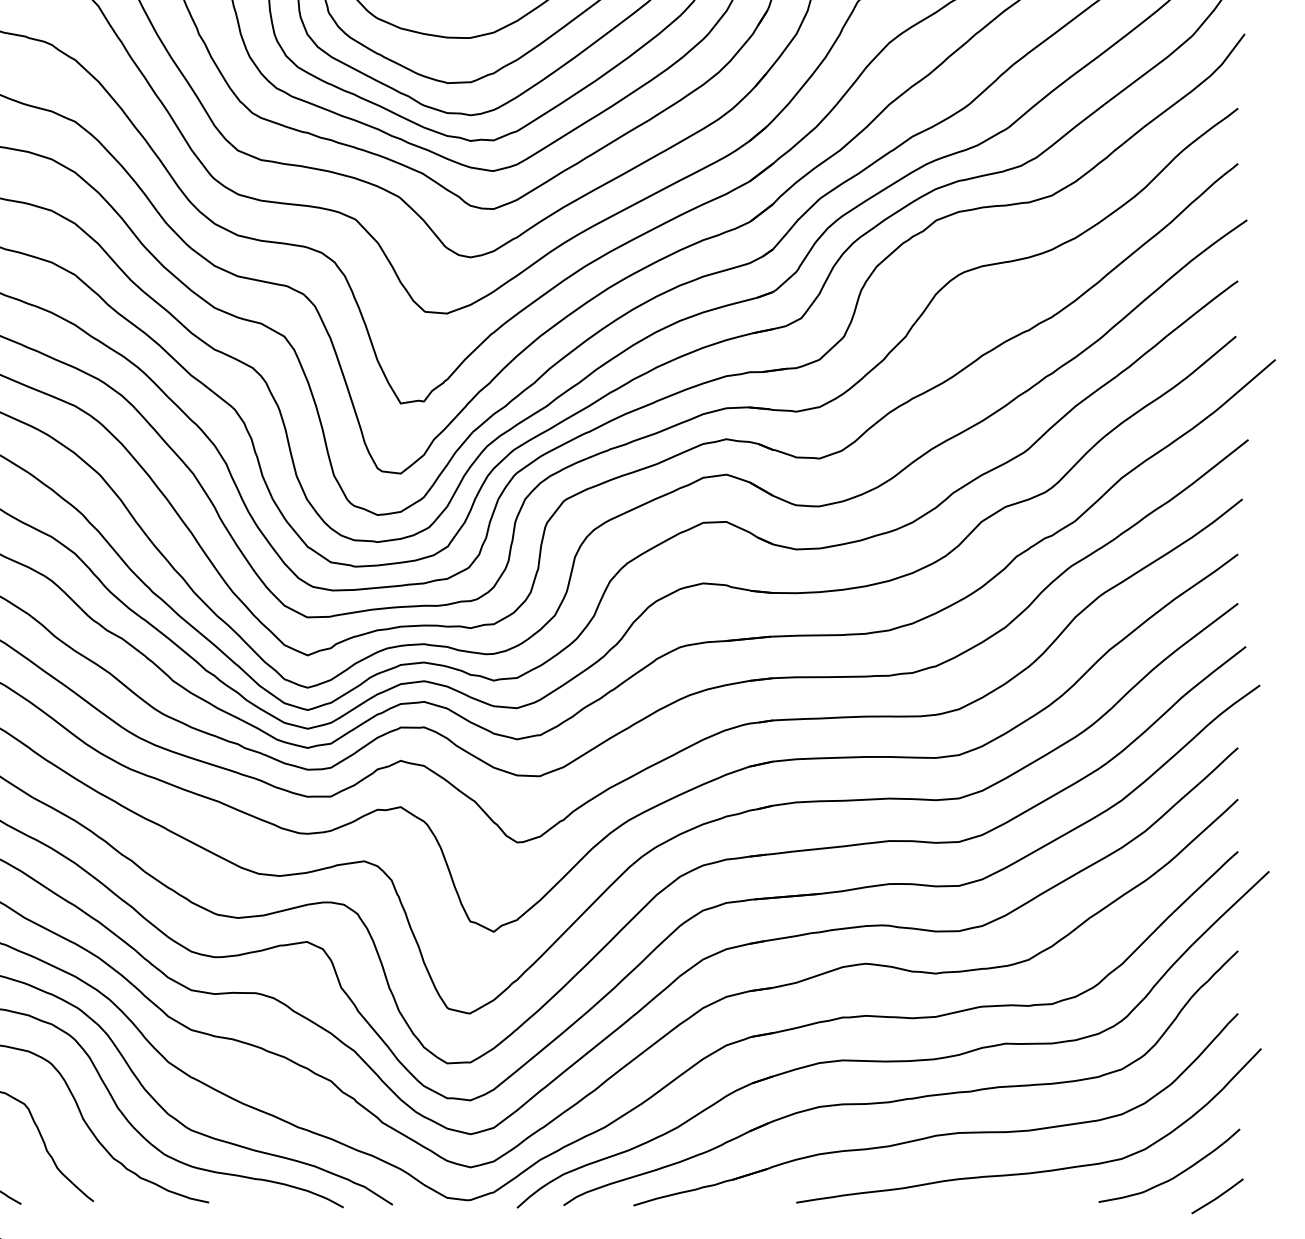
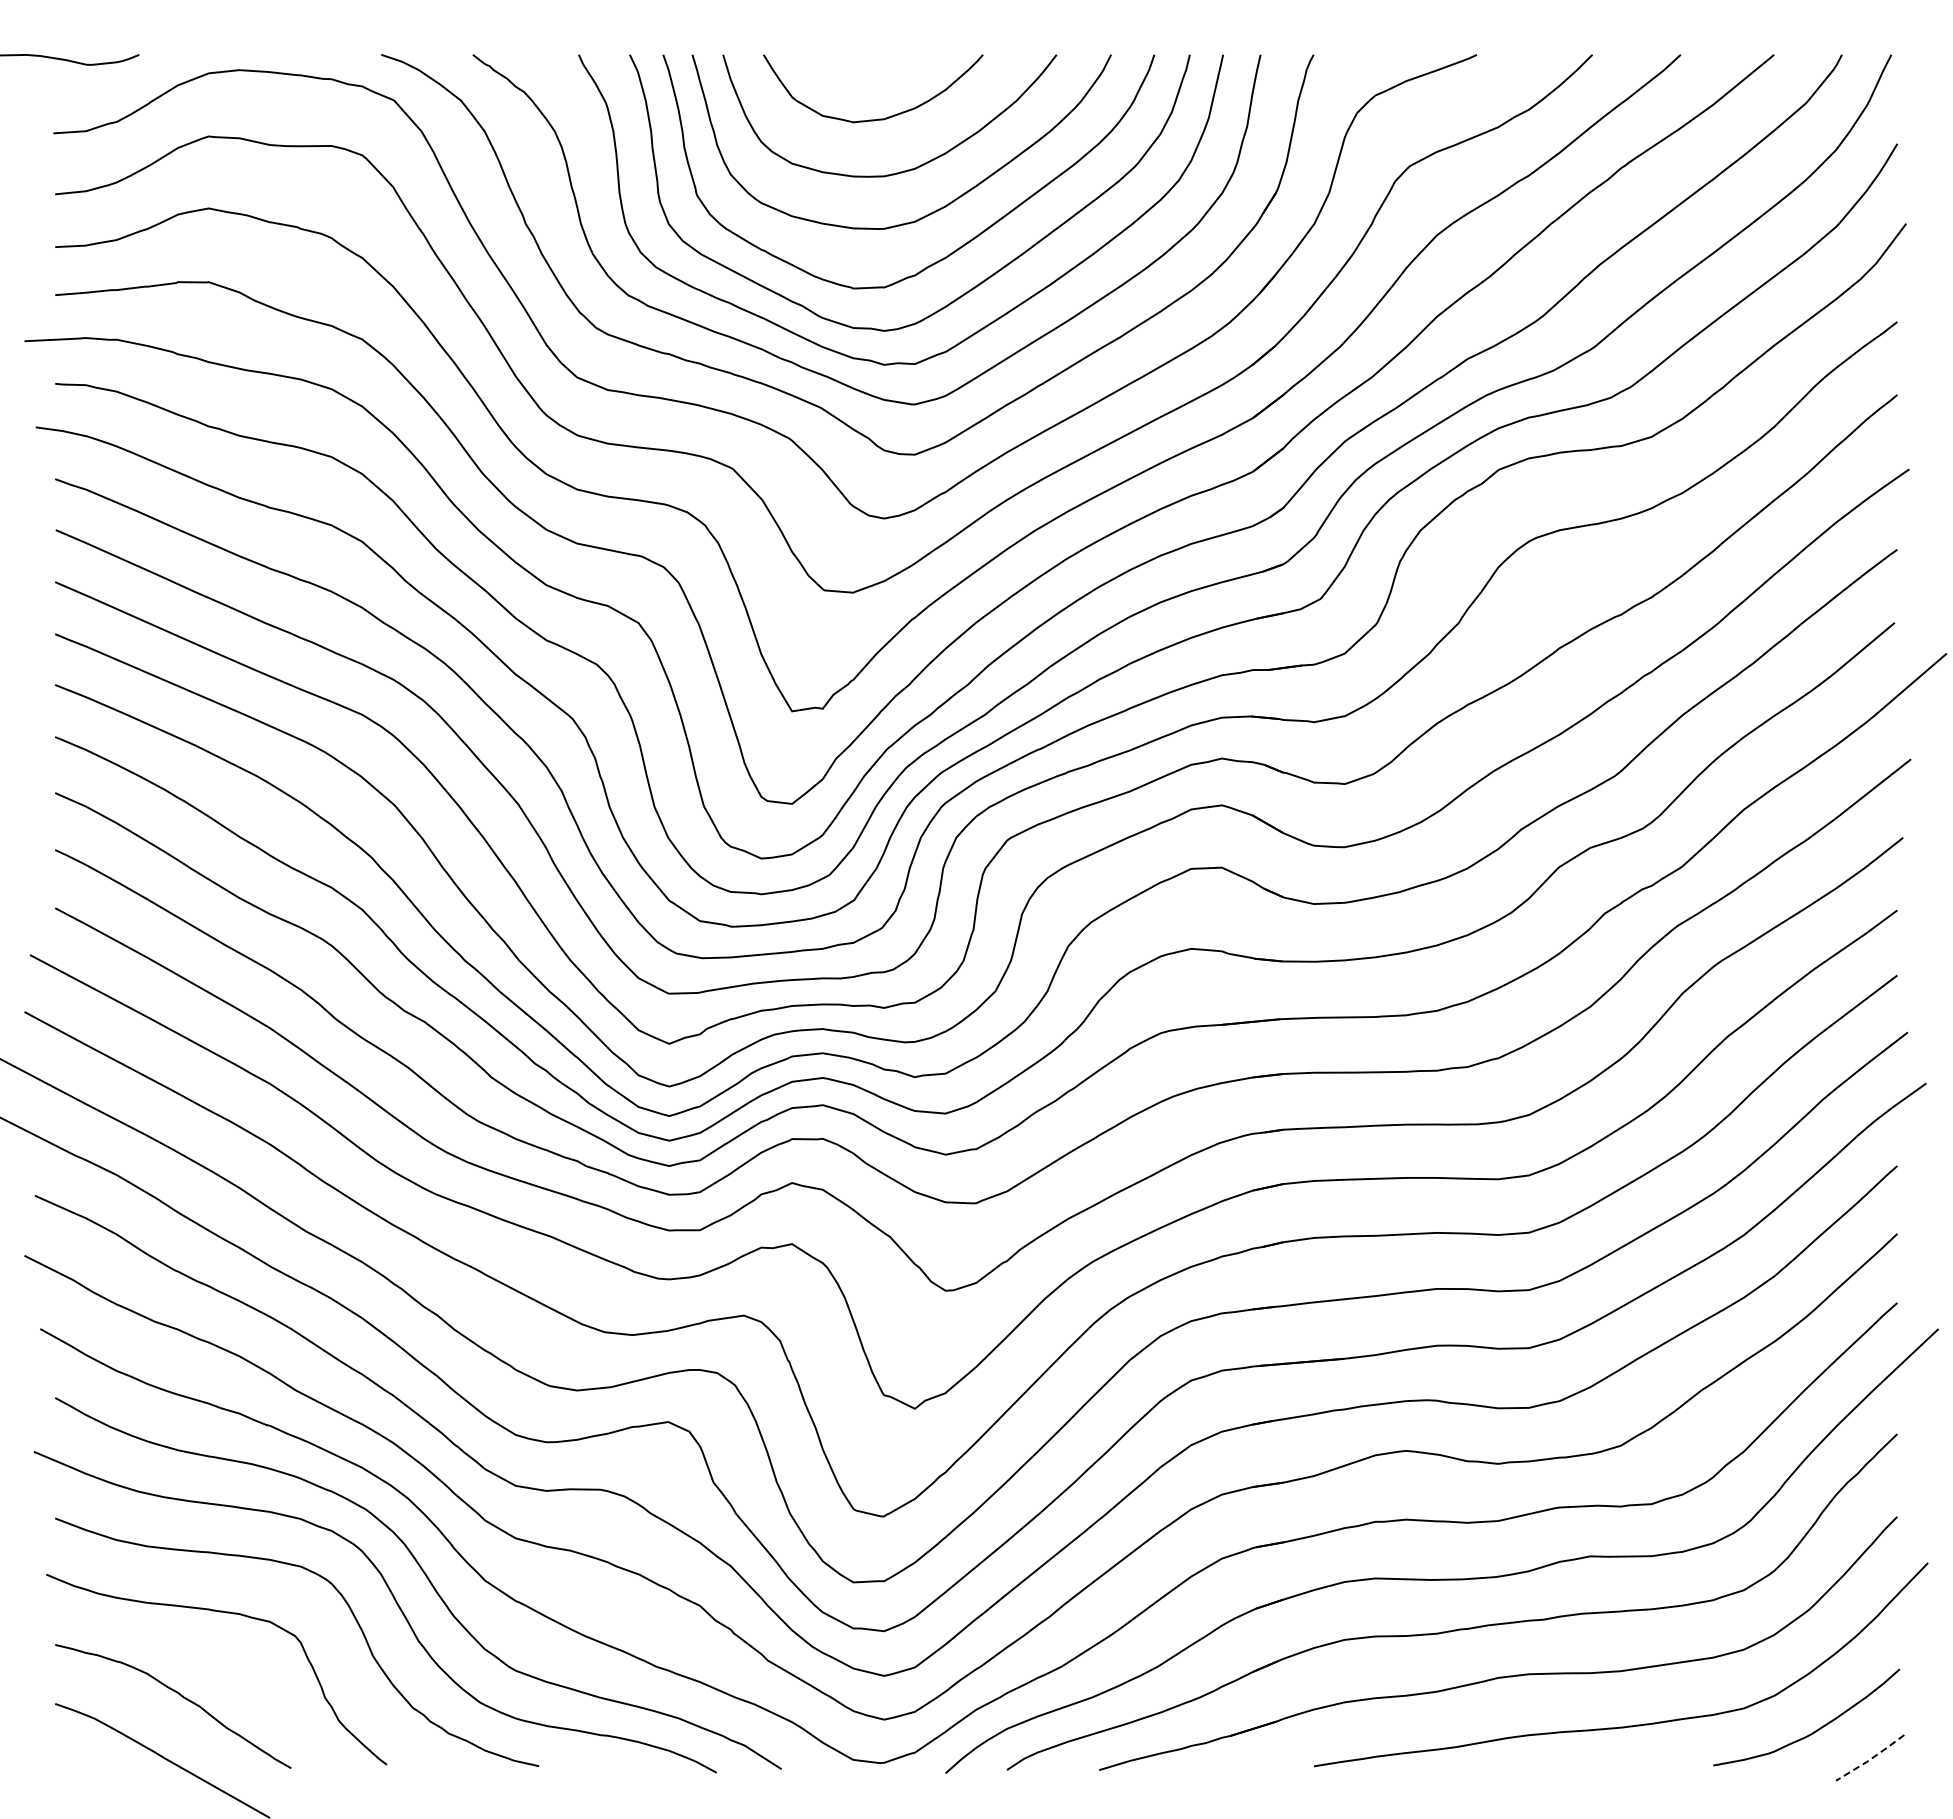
line: (1217, 1197) -> (1870, 1759), solid -> dashed

